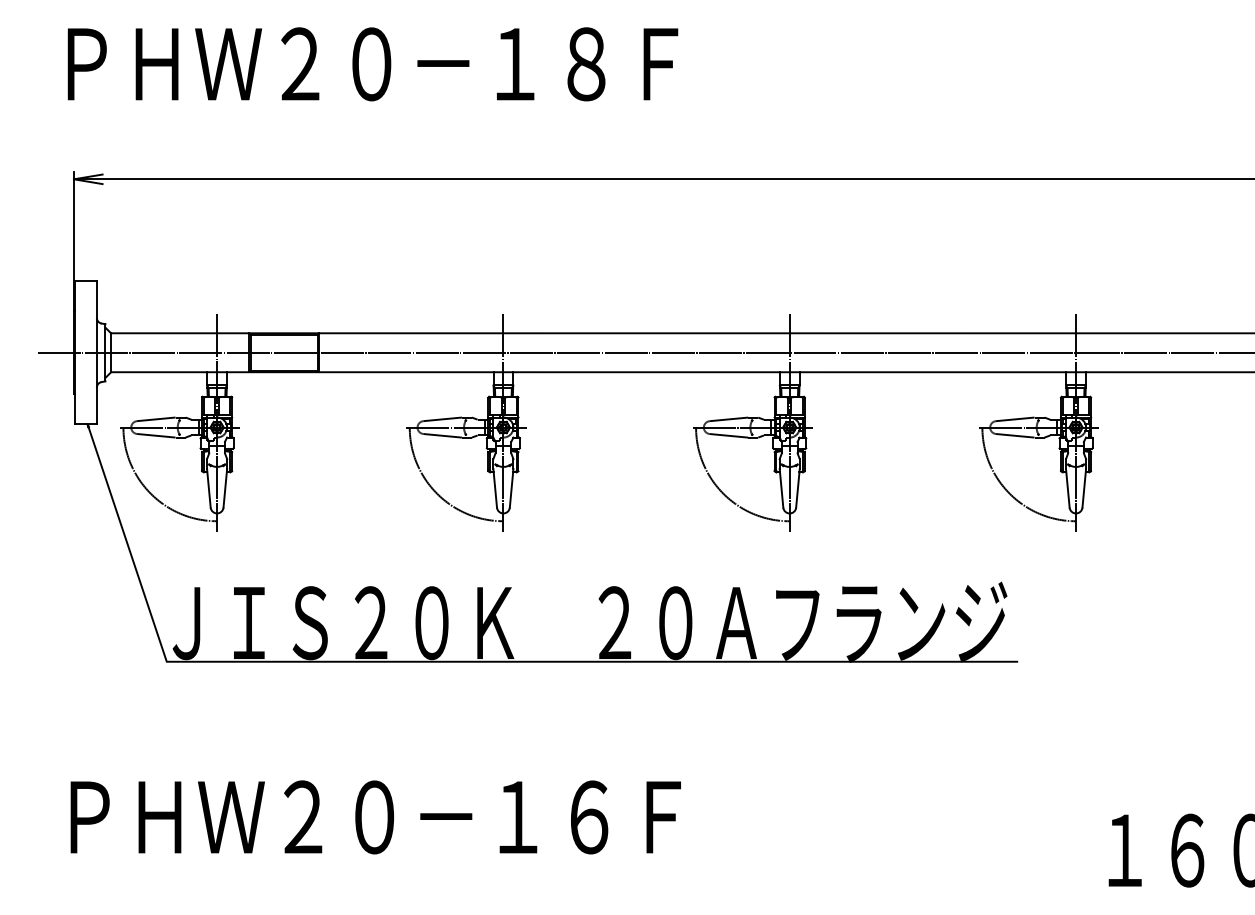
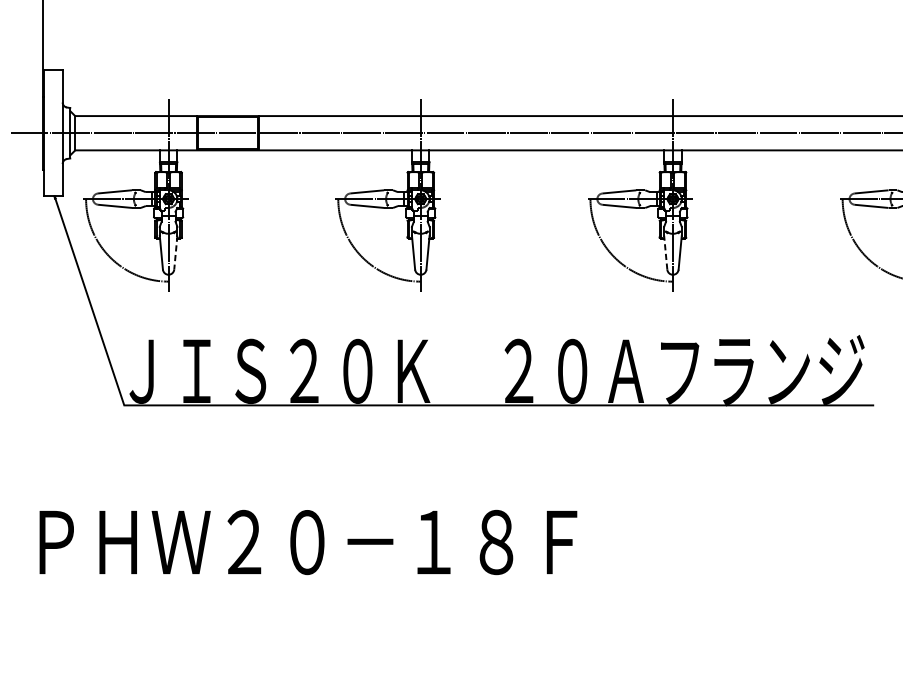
line: (781, 487) -> (665, 251), solid -> dashed
line: (225, 488) -> (175, 252), solid -> dashed
text: (589, 817) -> (496, 542), ＰＨＷ２０－１６Ｆ -> ＰＨＷ２０－１８Ｆ

